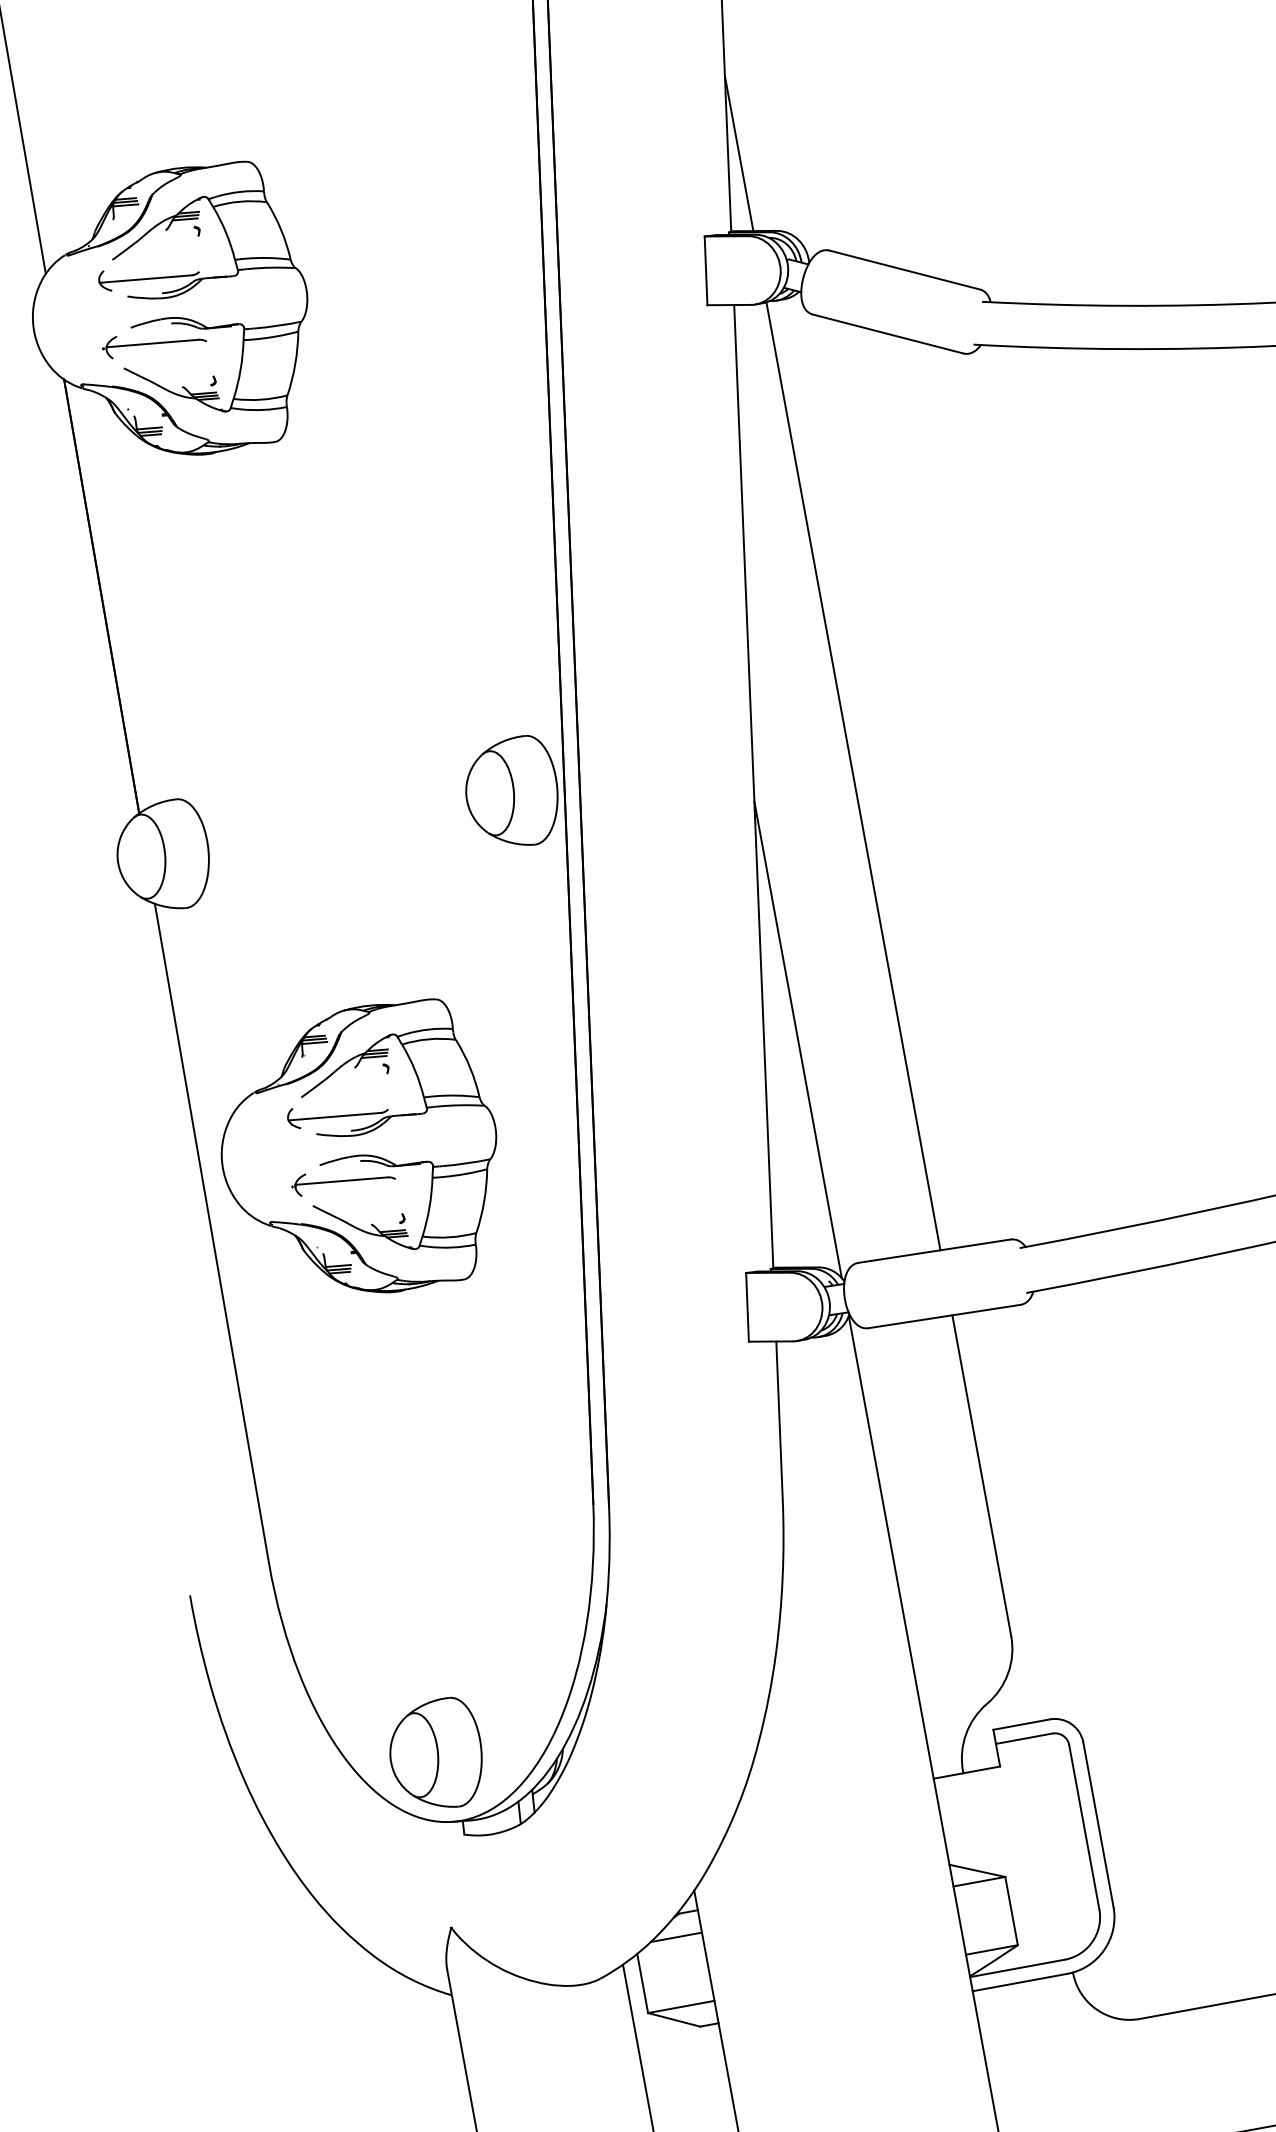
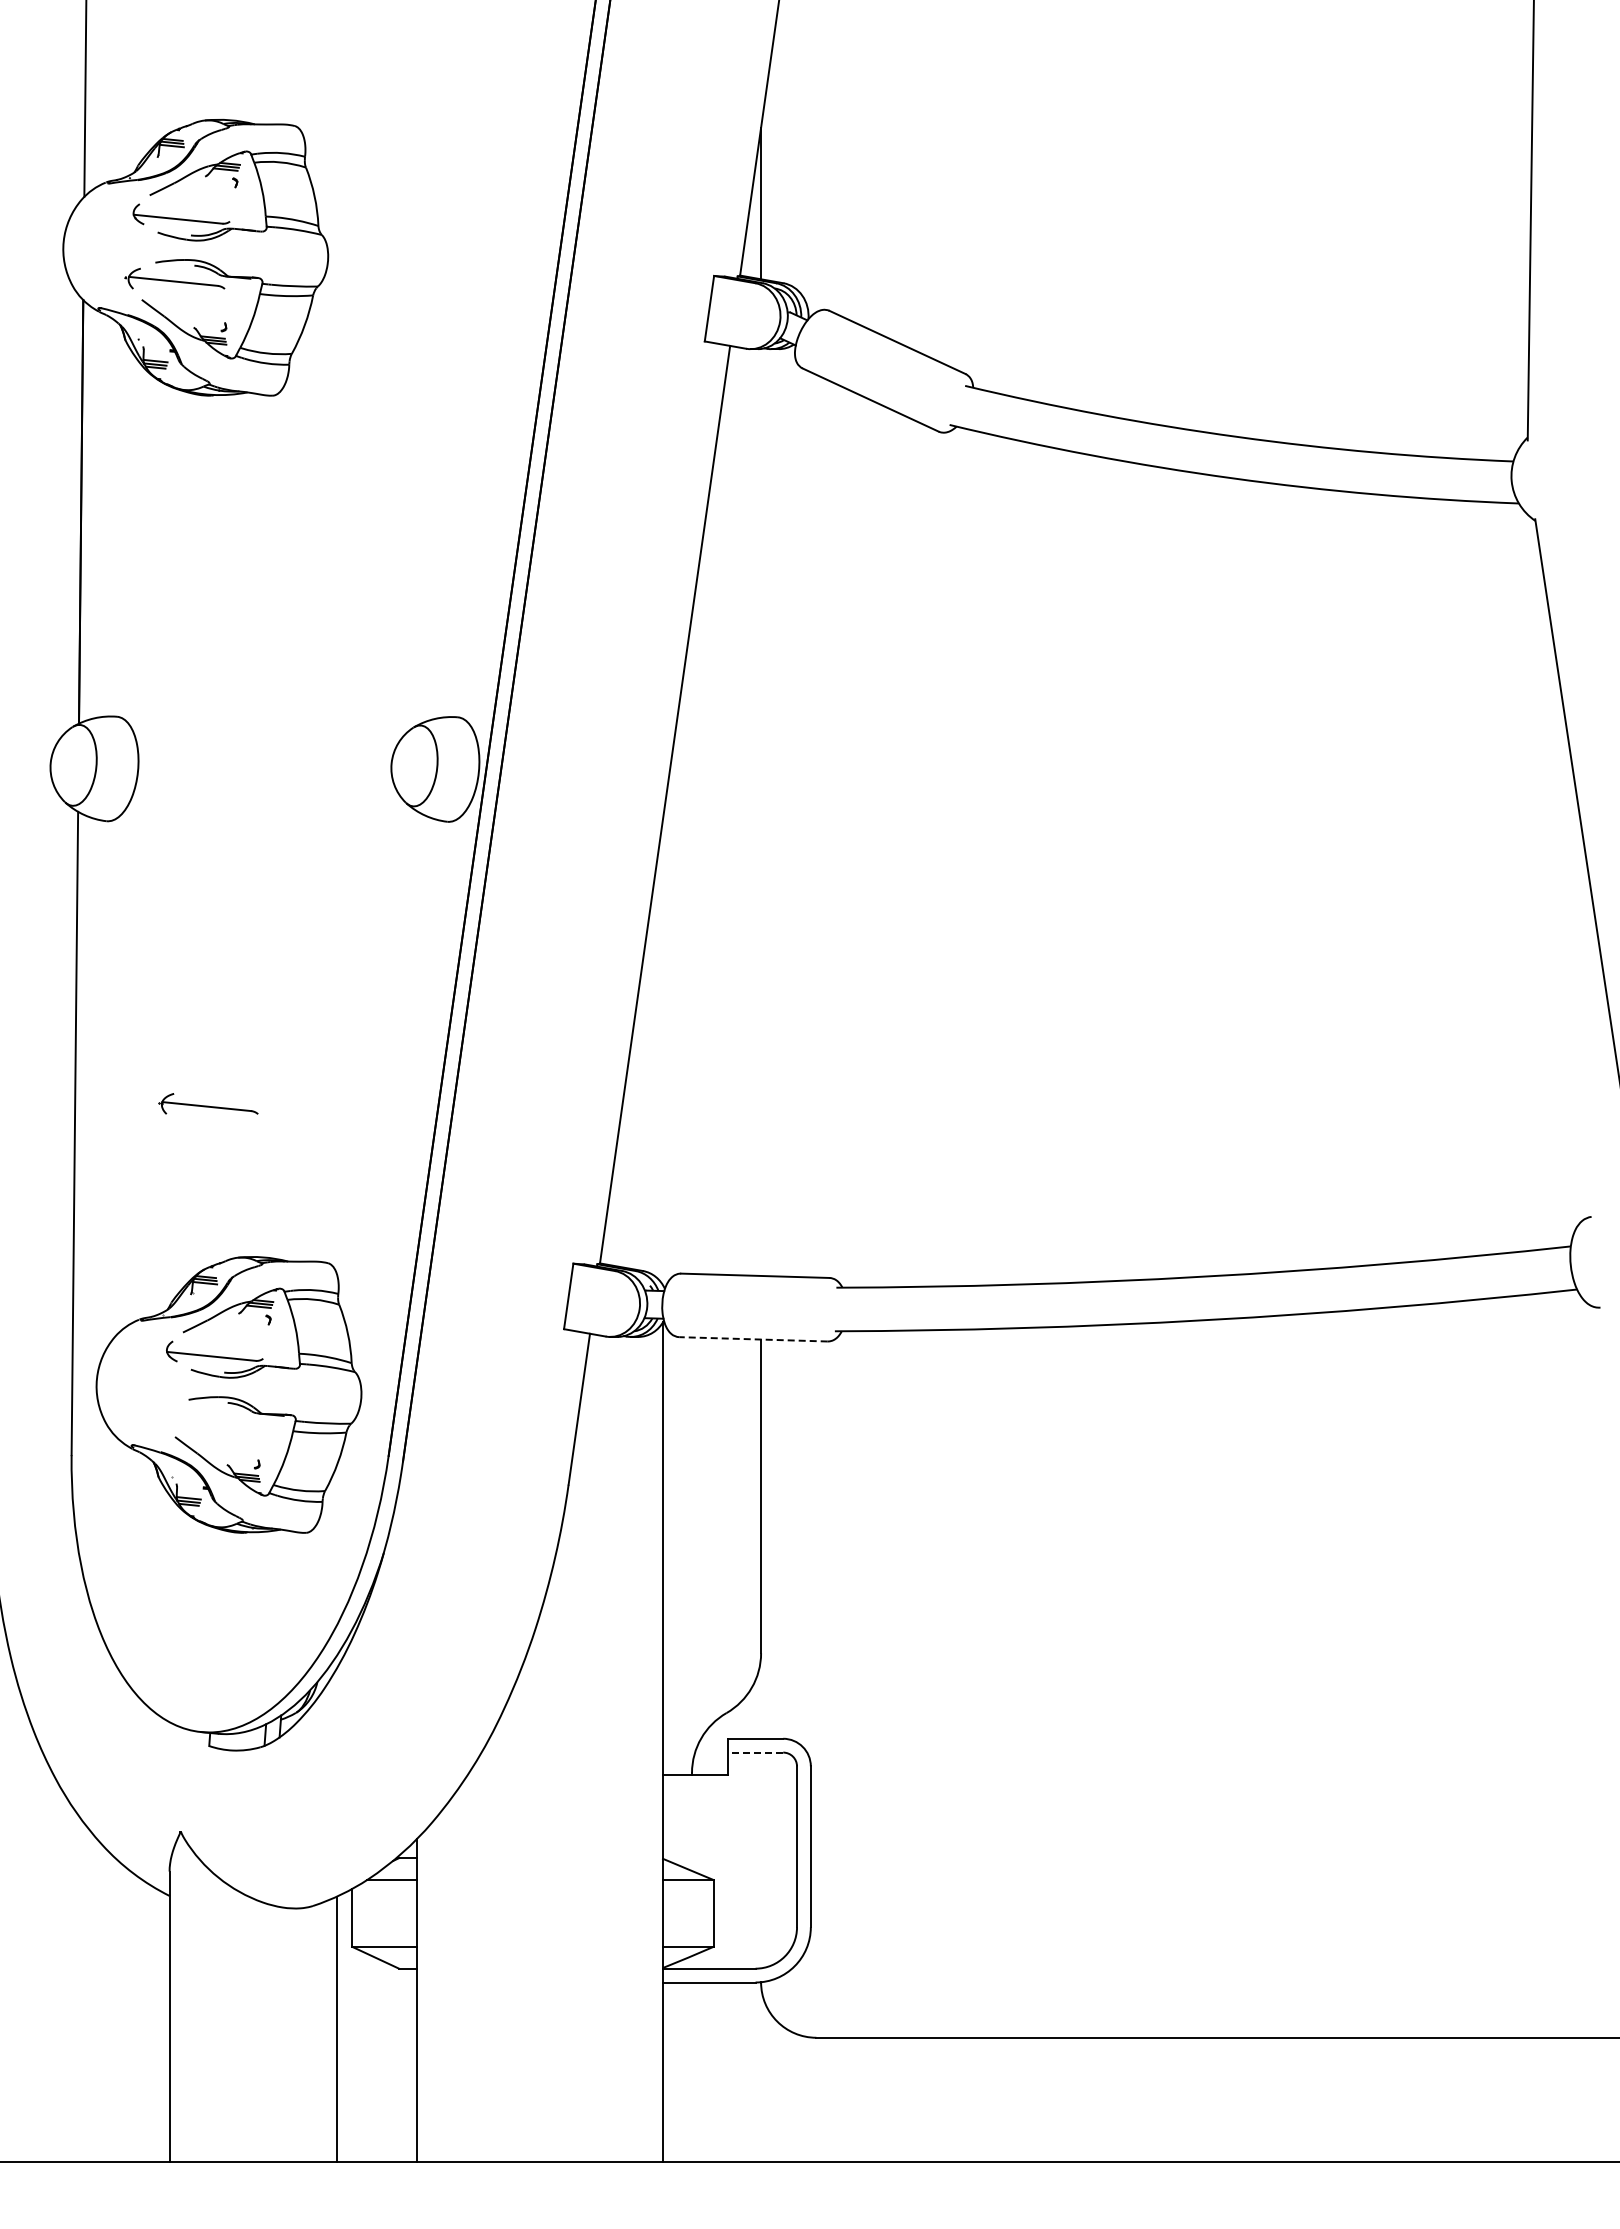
line: (853, 775) -> (761, 811), removed
line: (798, 1040) -> (663, 1052), removed
part: (359, 1152) -> (228, 1394), moved
line: (944, 1316) -> (753, 1339), solid -> dashed
line: (1024, 1738) -> (755, 1752), solid -> dashed
part: (436, 1755) -> (196, 1666), removed

